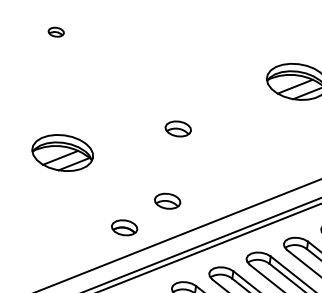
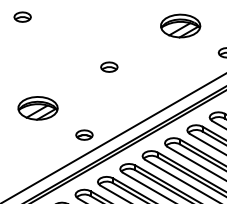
part: (56, 31) -> (22, 16), size x1.67
part: (61, 153) -> (37, 108), moved
part: (168, 200) -> (109, 113), removed

